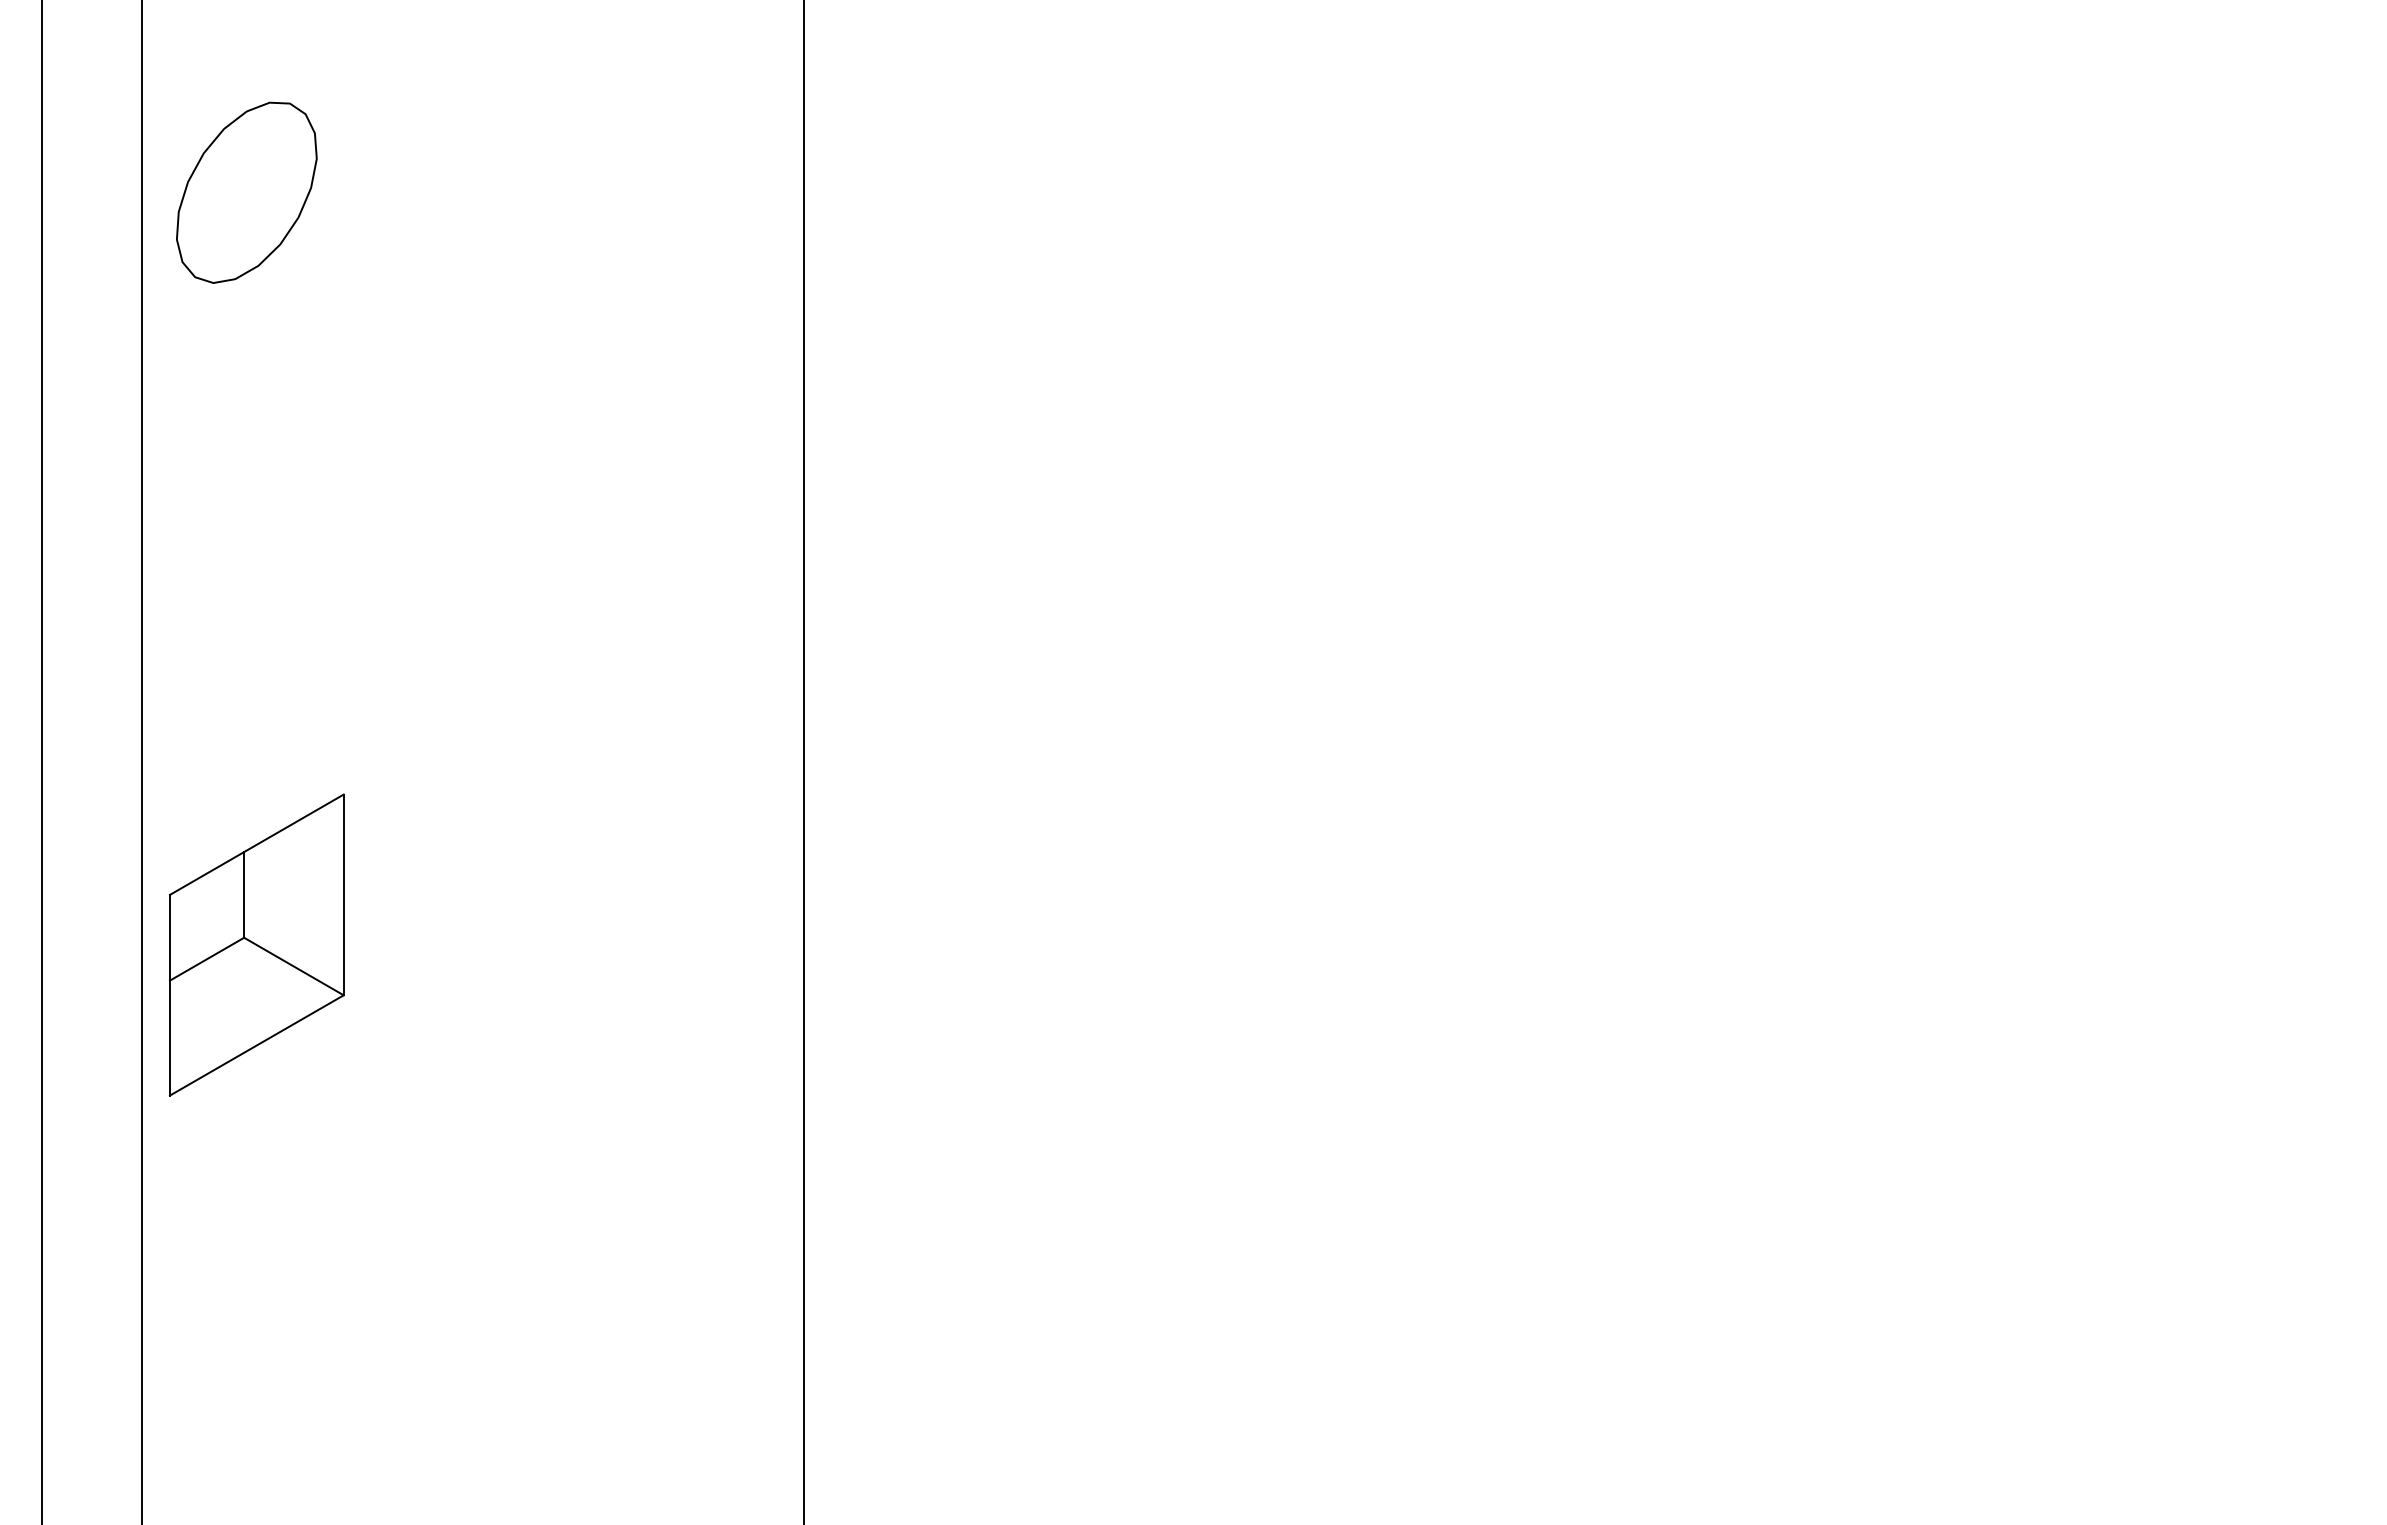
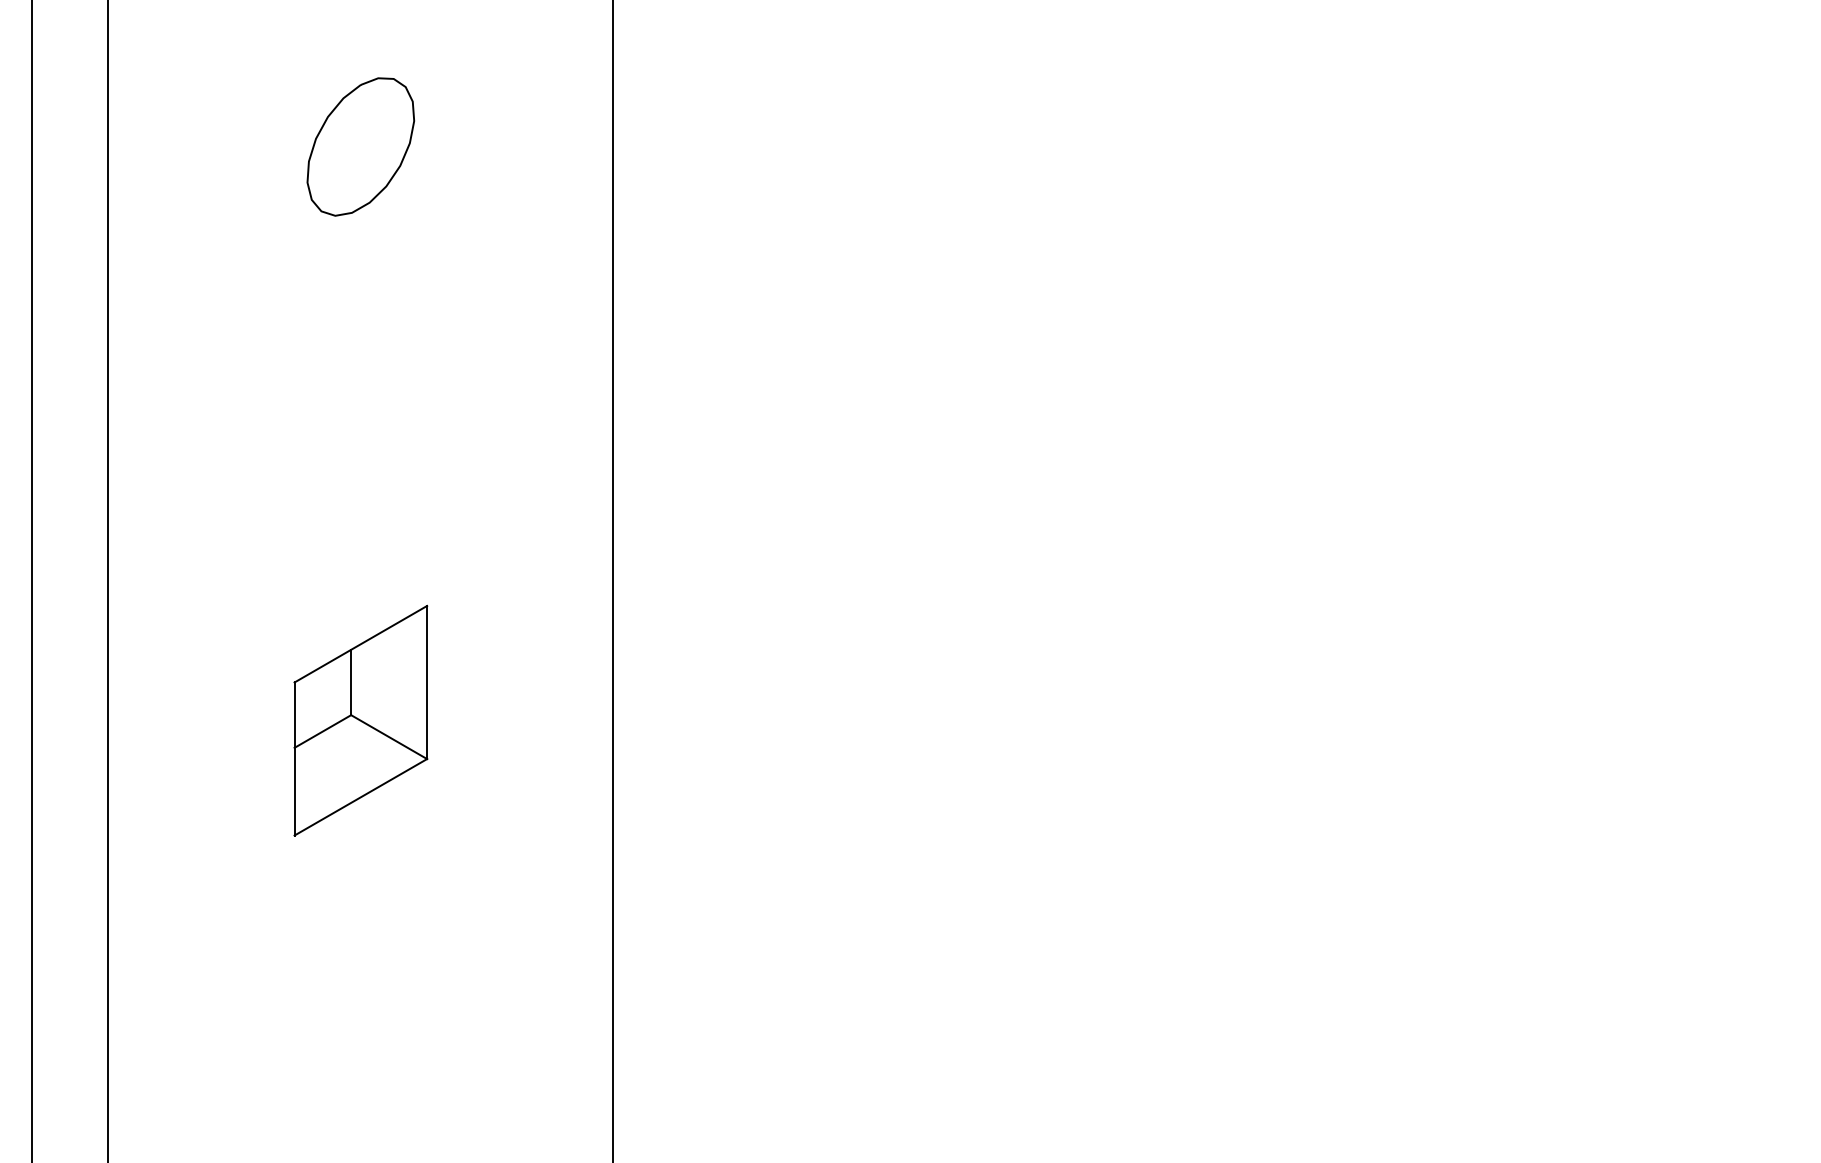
part: (246, 192) -> (360, 146), moved
part: (256, 944) -> (360, 720), moved

